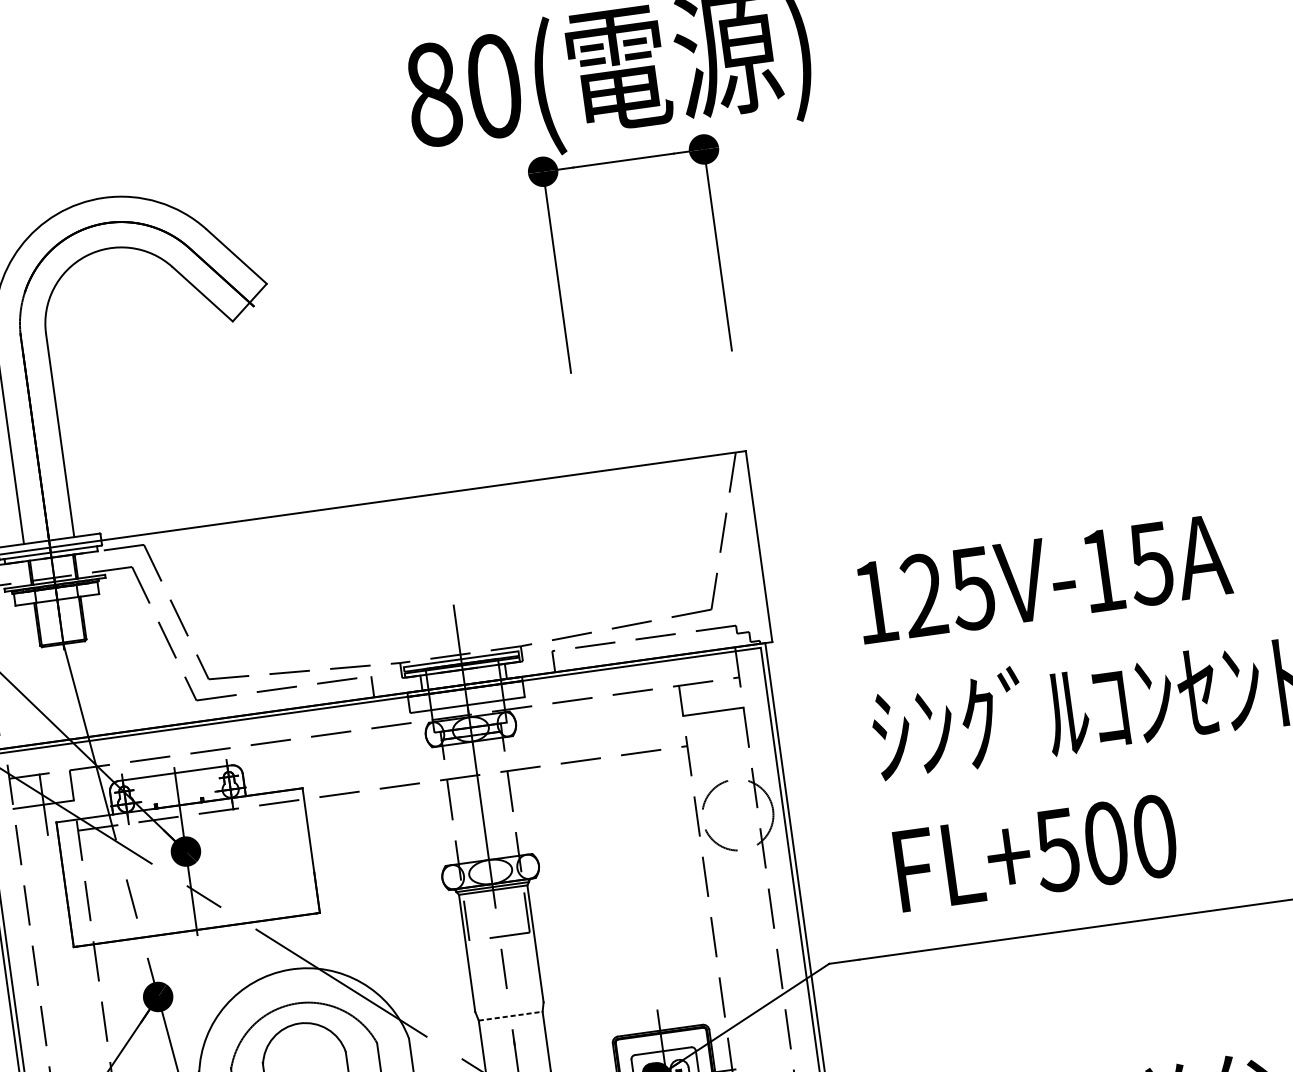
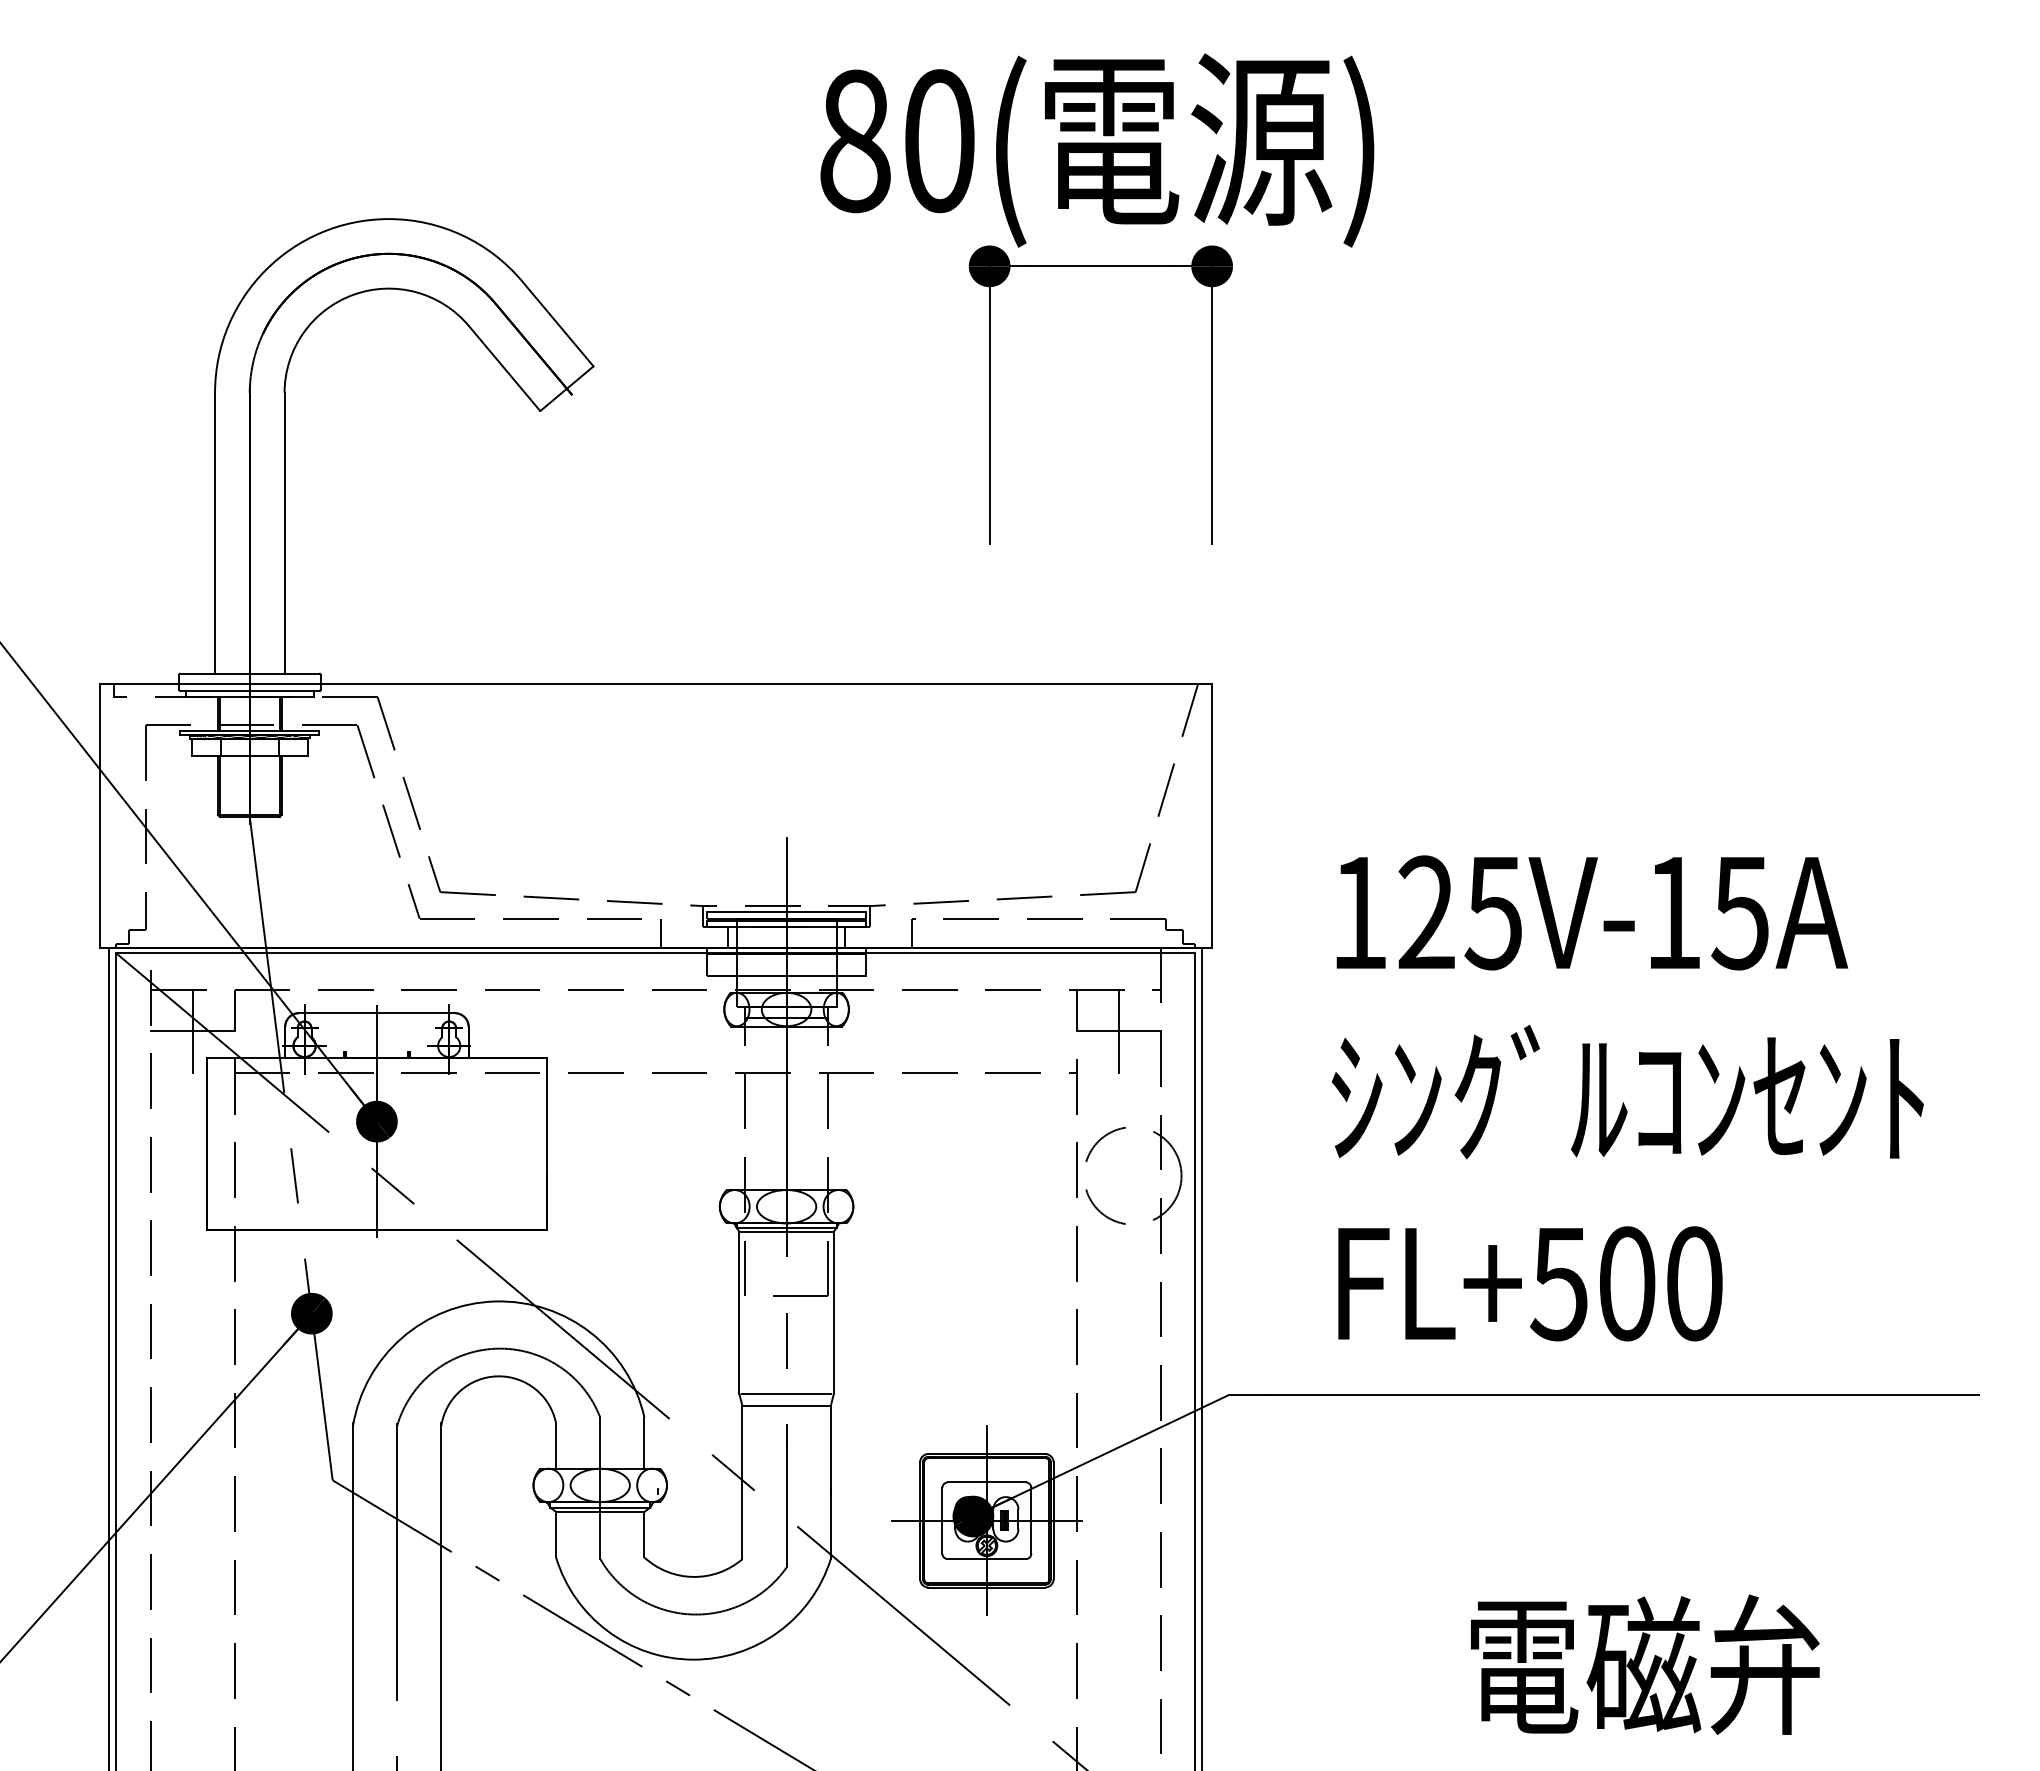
line: (712, 711) -> (1118, 1030), added
line: (509, 1007) -> (786, 1393), added
line: (511, 1016) -> (787, 1406), dashed -> solid

